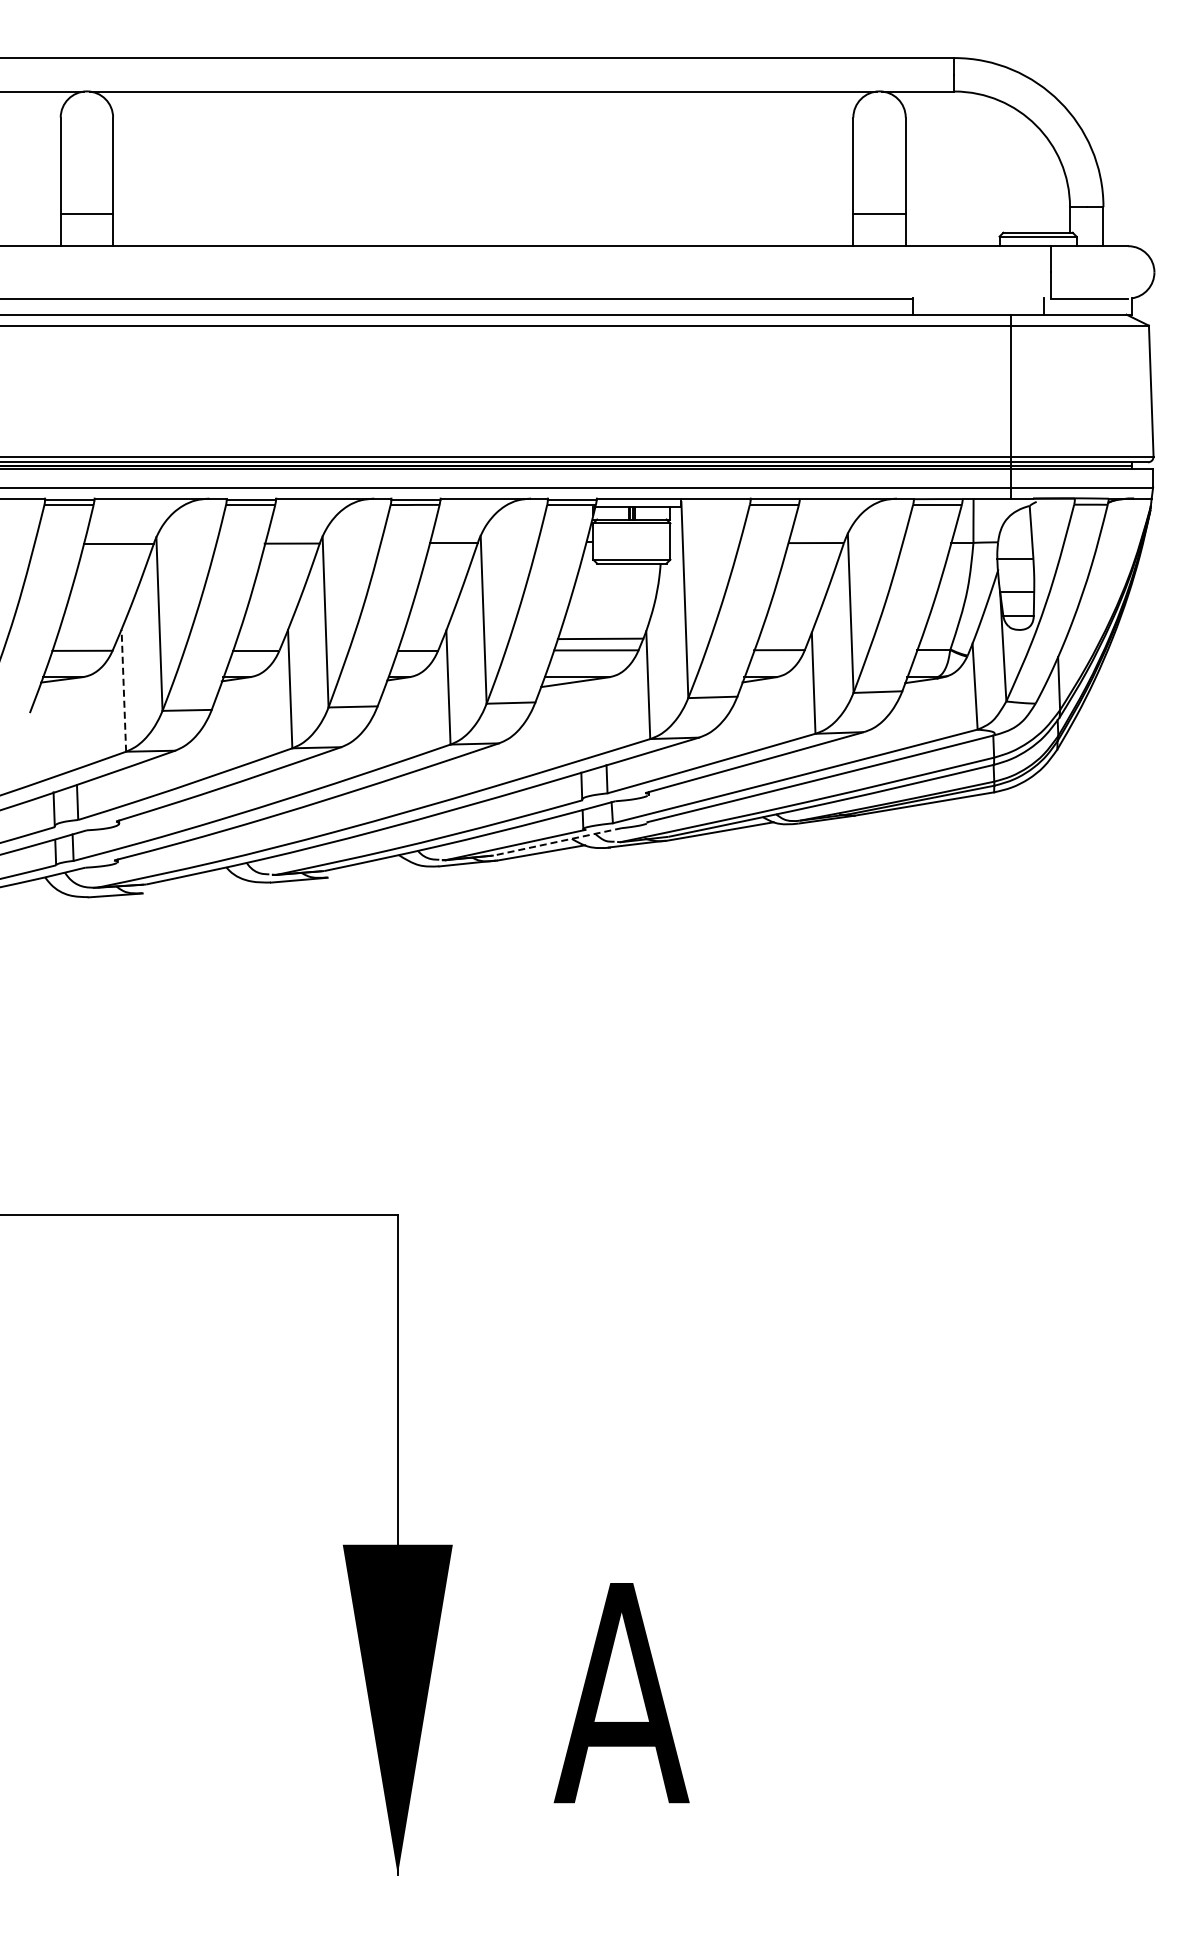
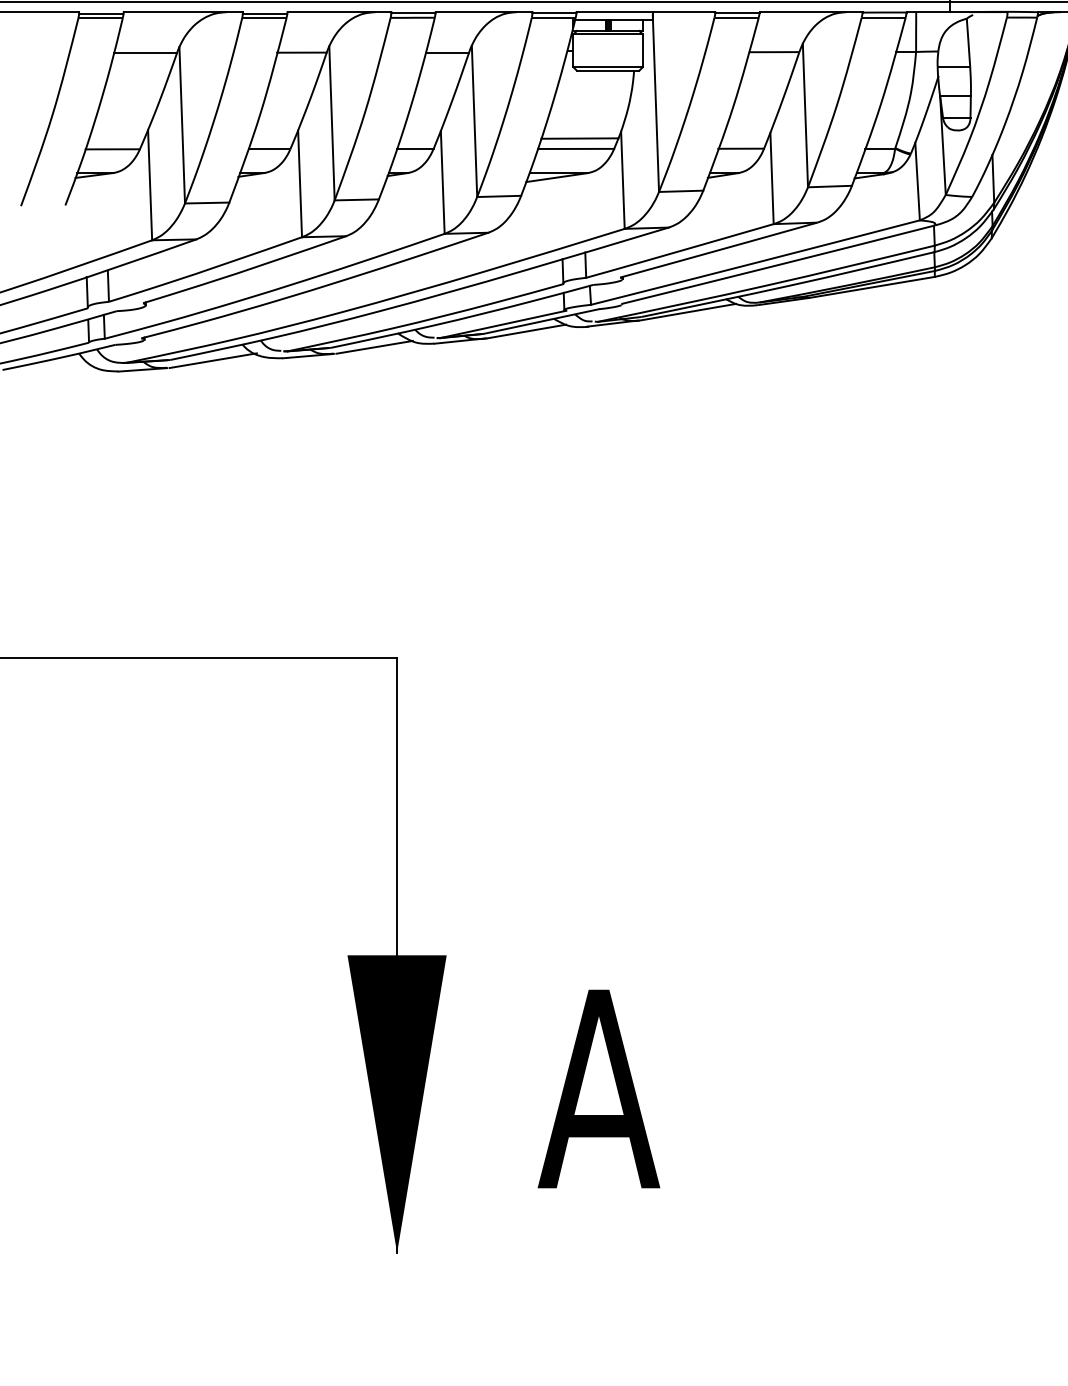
line: (123, 690) -> (149, 185), dashed -> solid
line: (557, 841) -> (541, 321), dashed -> solid
line: (372, 870) -> (374, 347), added
line: (193, 885) -> (212, 360), added

